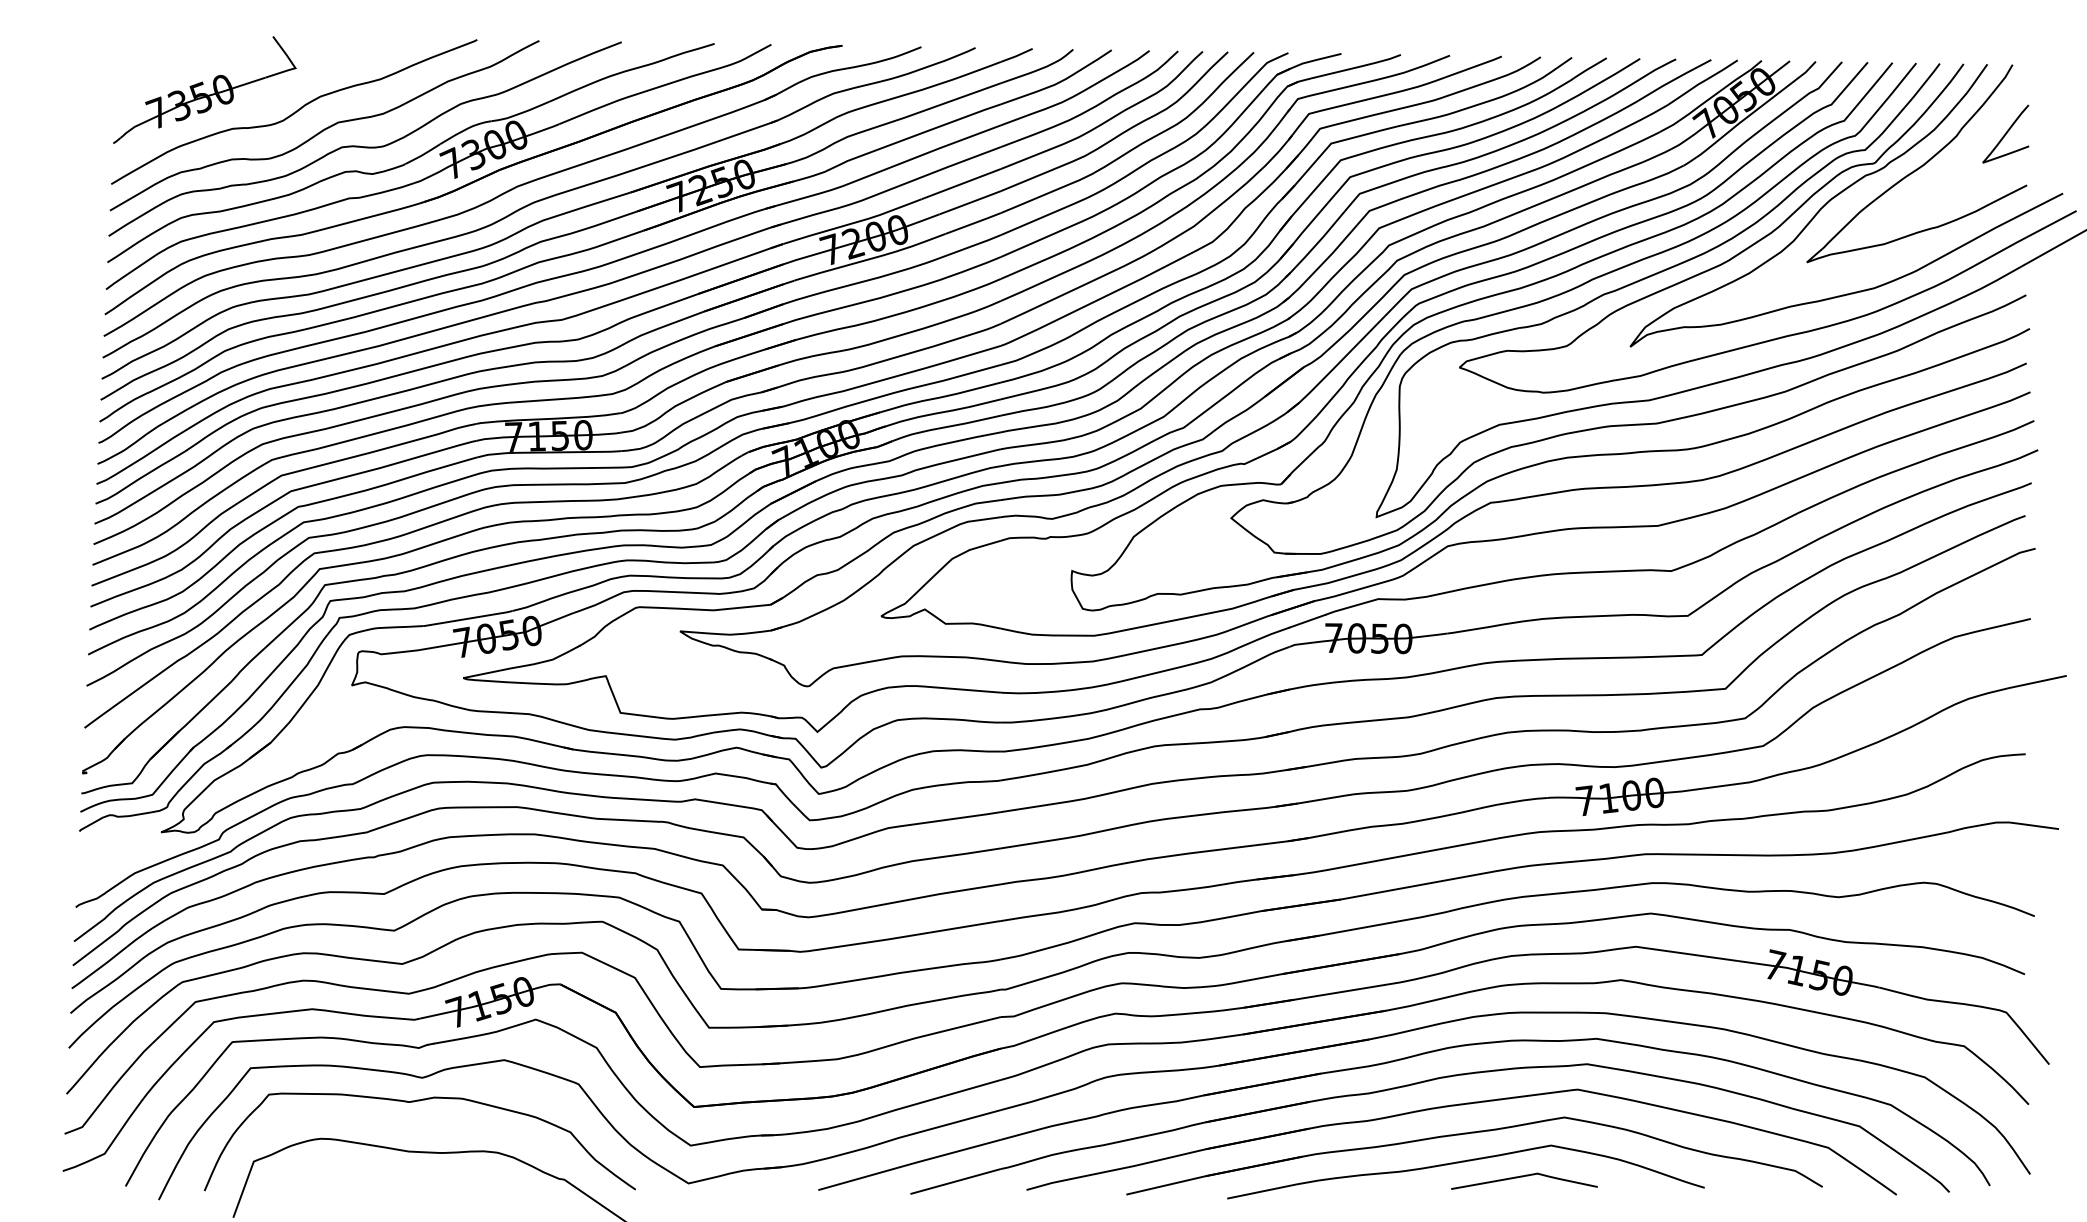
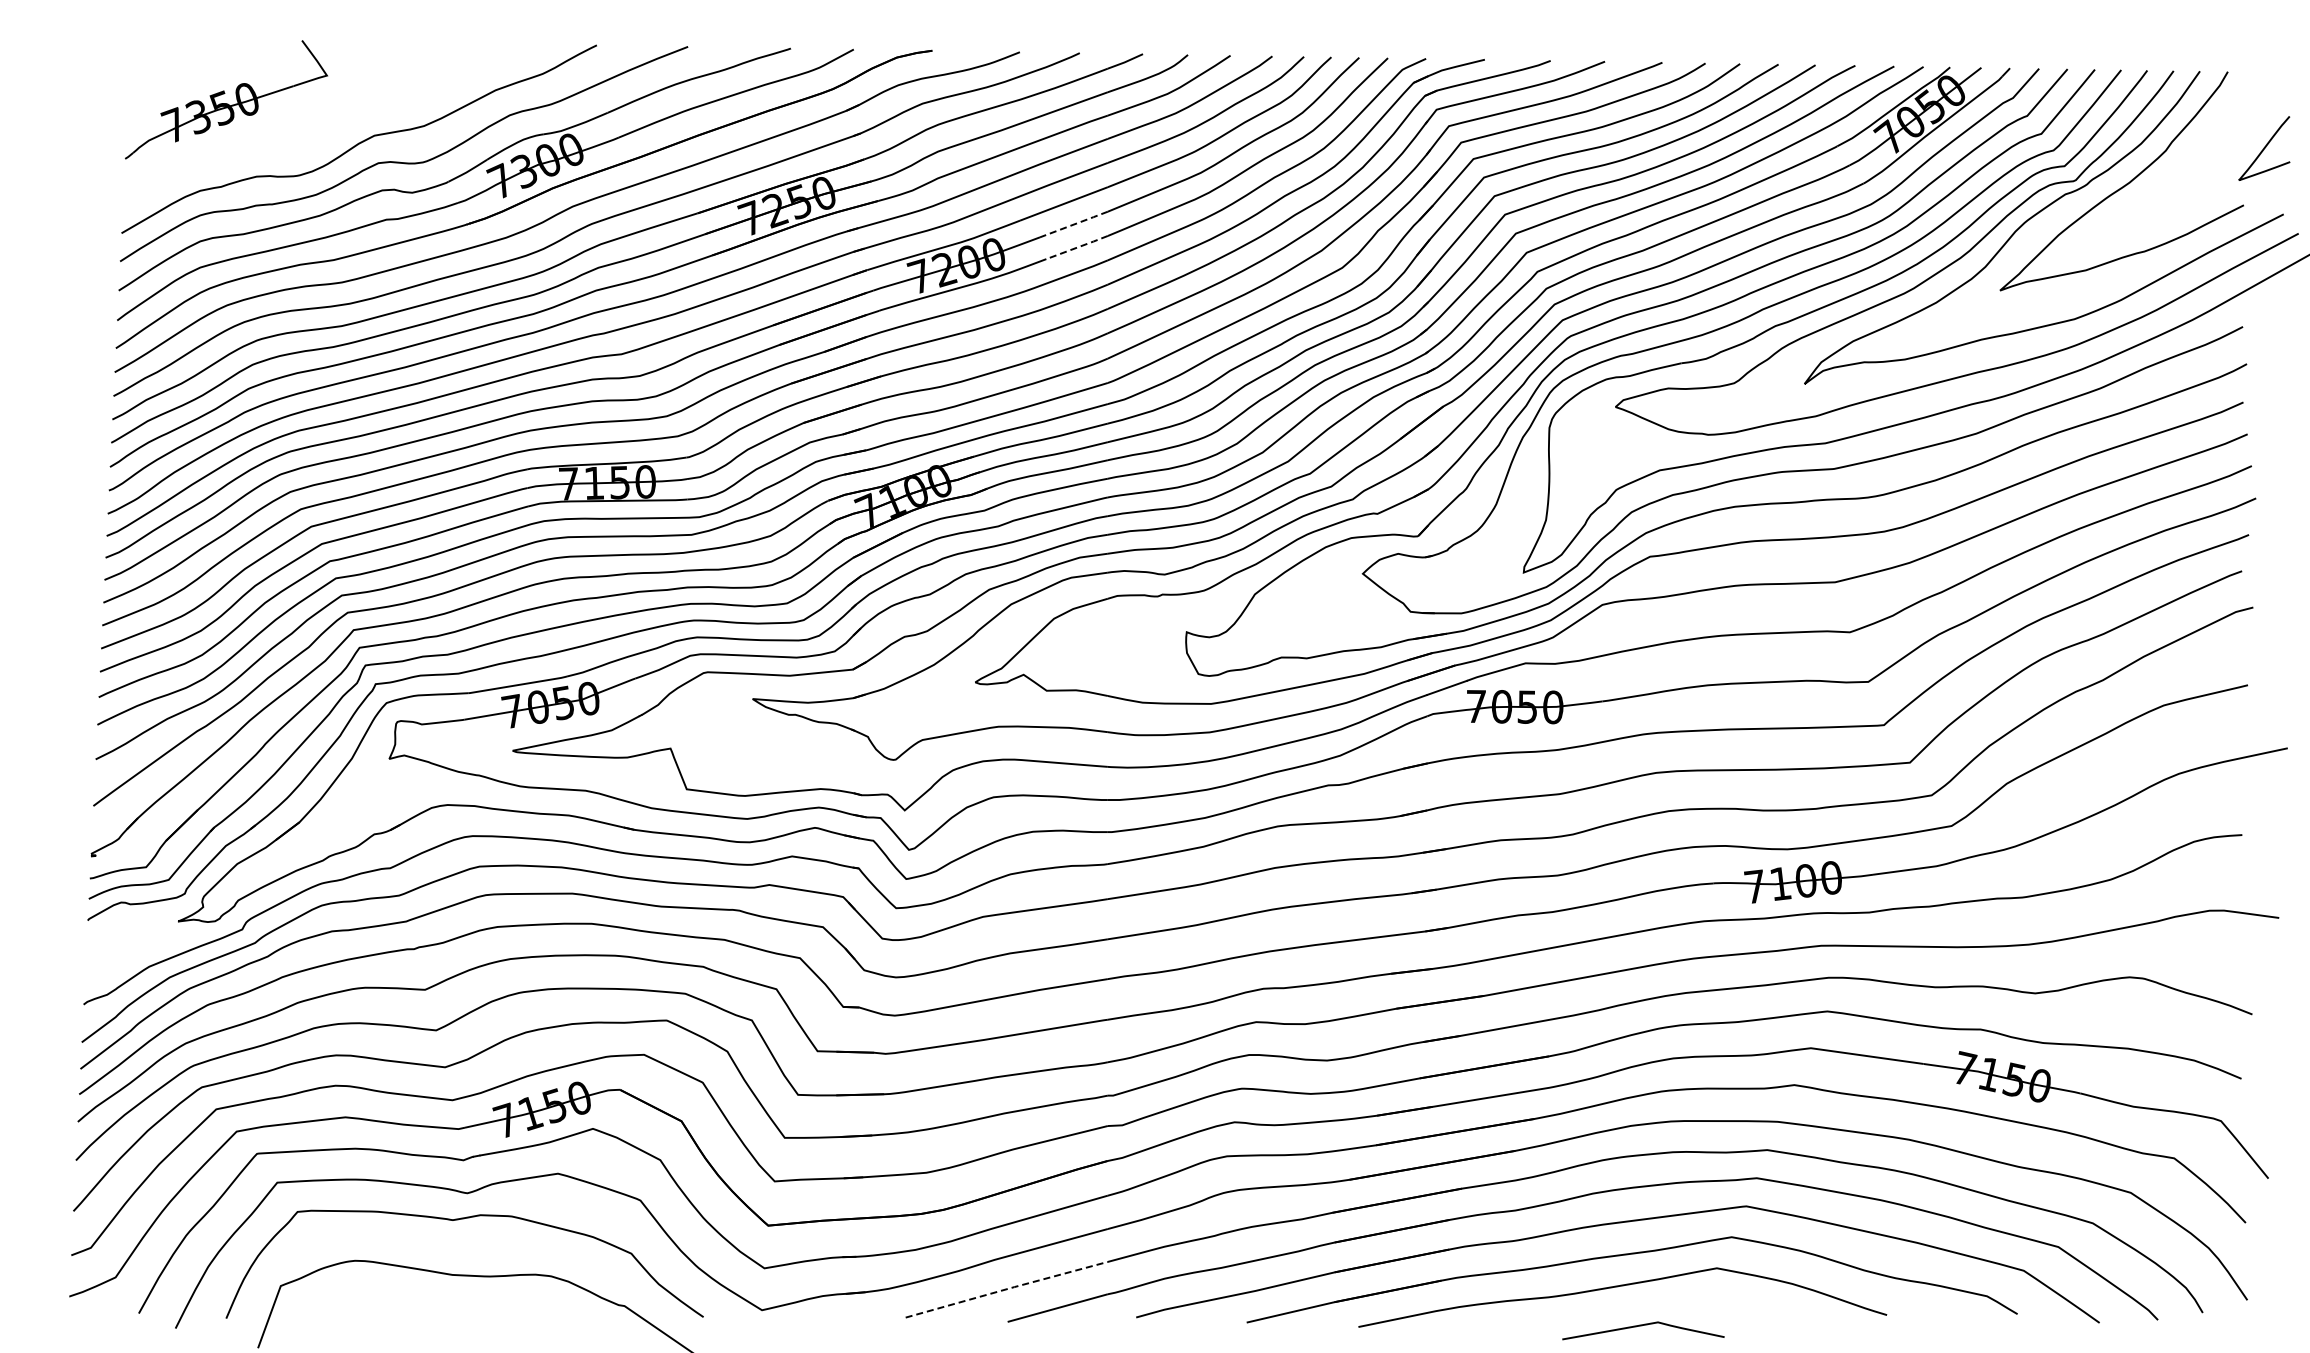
curve: (295, 111) -> (326, 123), removed
curve: (2005, 134) -> (2264, 148), moved
line: (970, 202) -> (1074, 224), solid -> dashed
line: (973, 223) -> (1077, 247), solid -> dashed
line: (910, 1164) -> (1007, 1289), solid -> dashed
curve: (1523, 1177) -> (1642, 1326), moved

